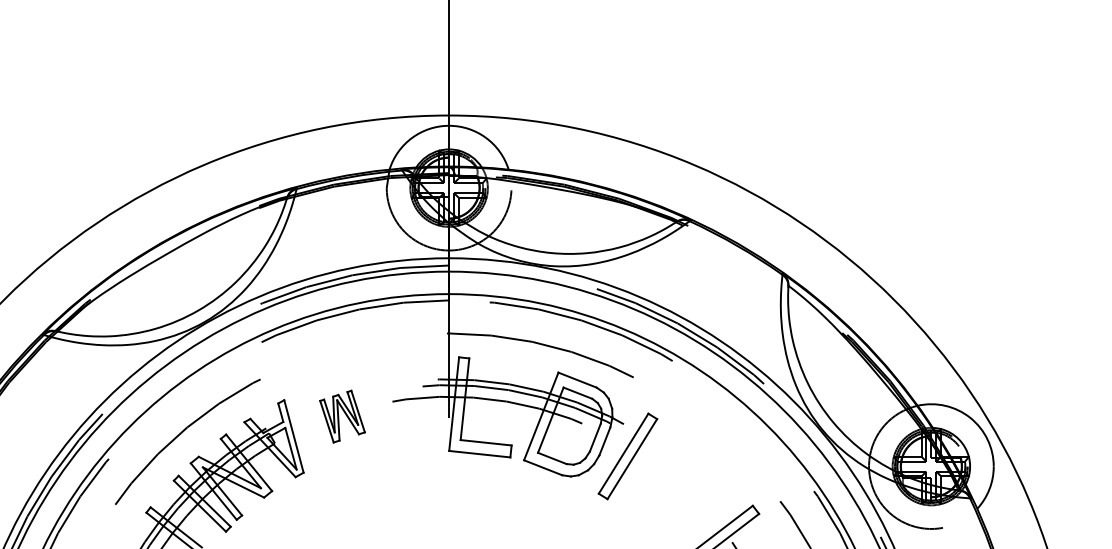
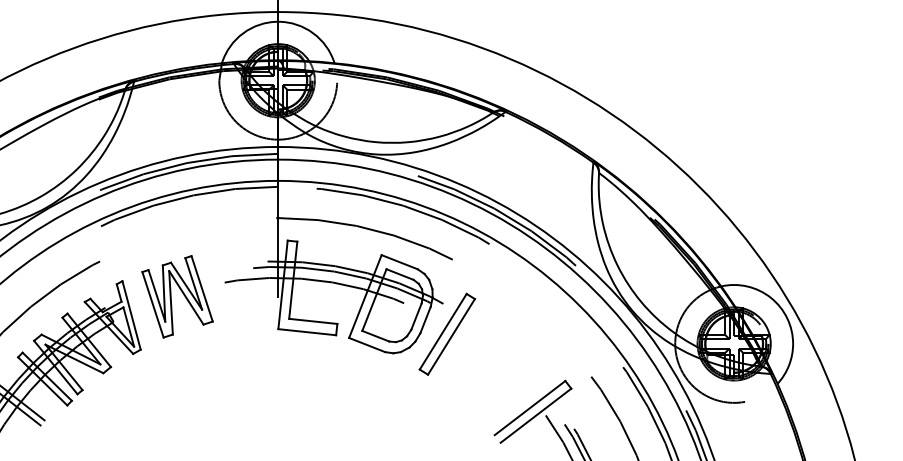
part: (342, 416) -> (177, 296), size x1.67

